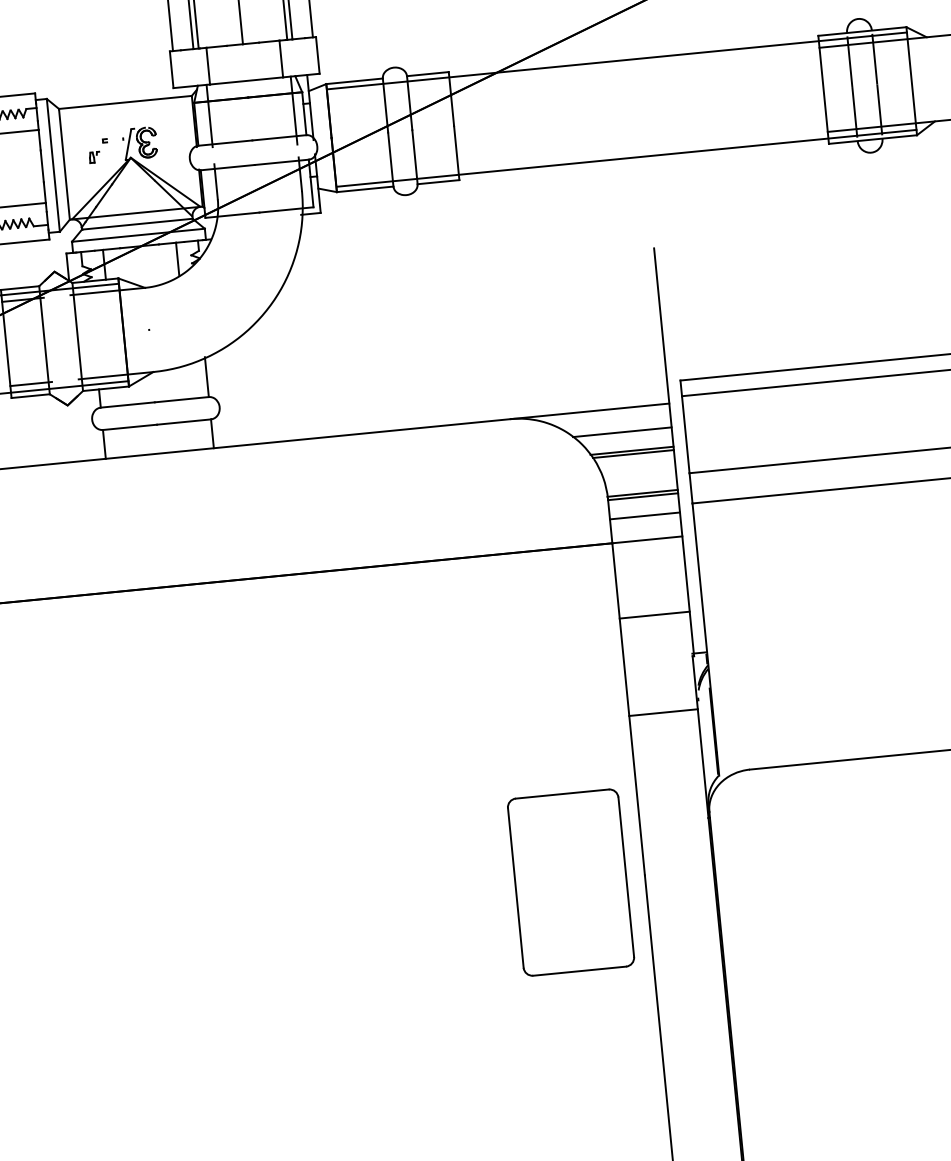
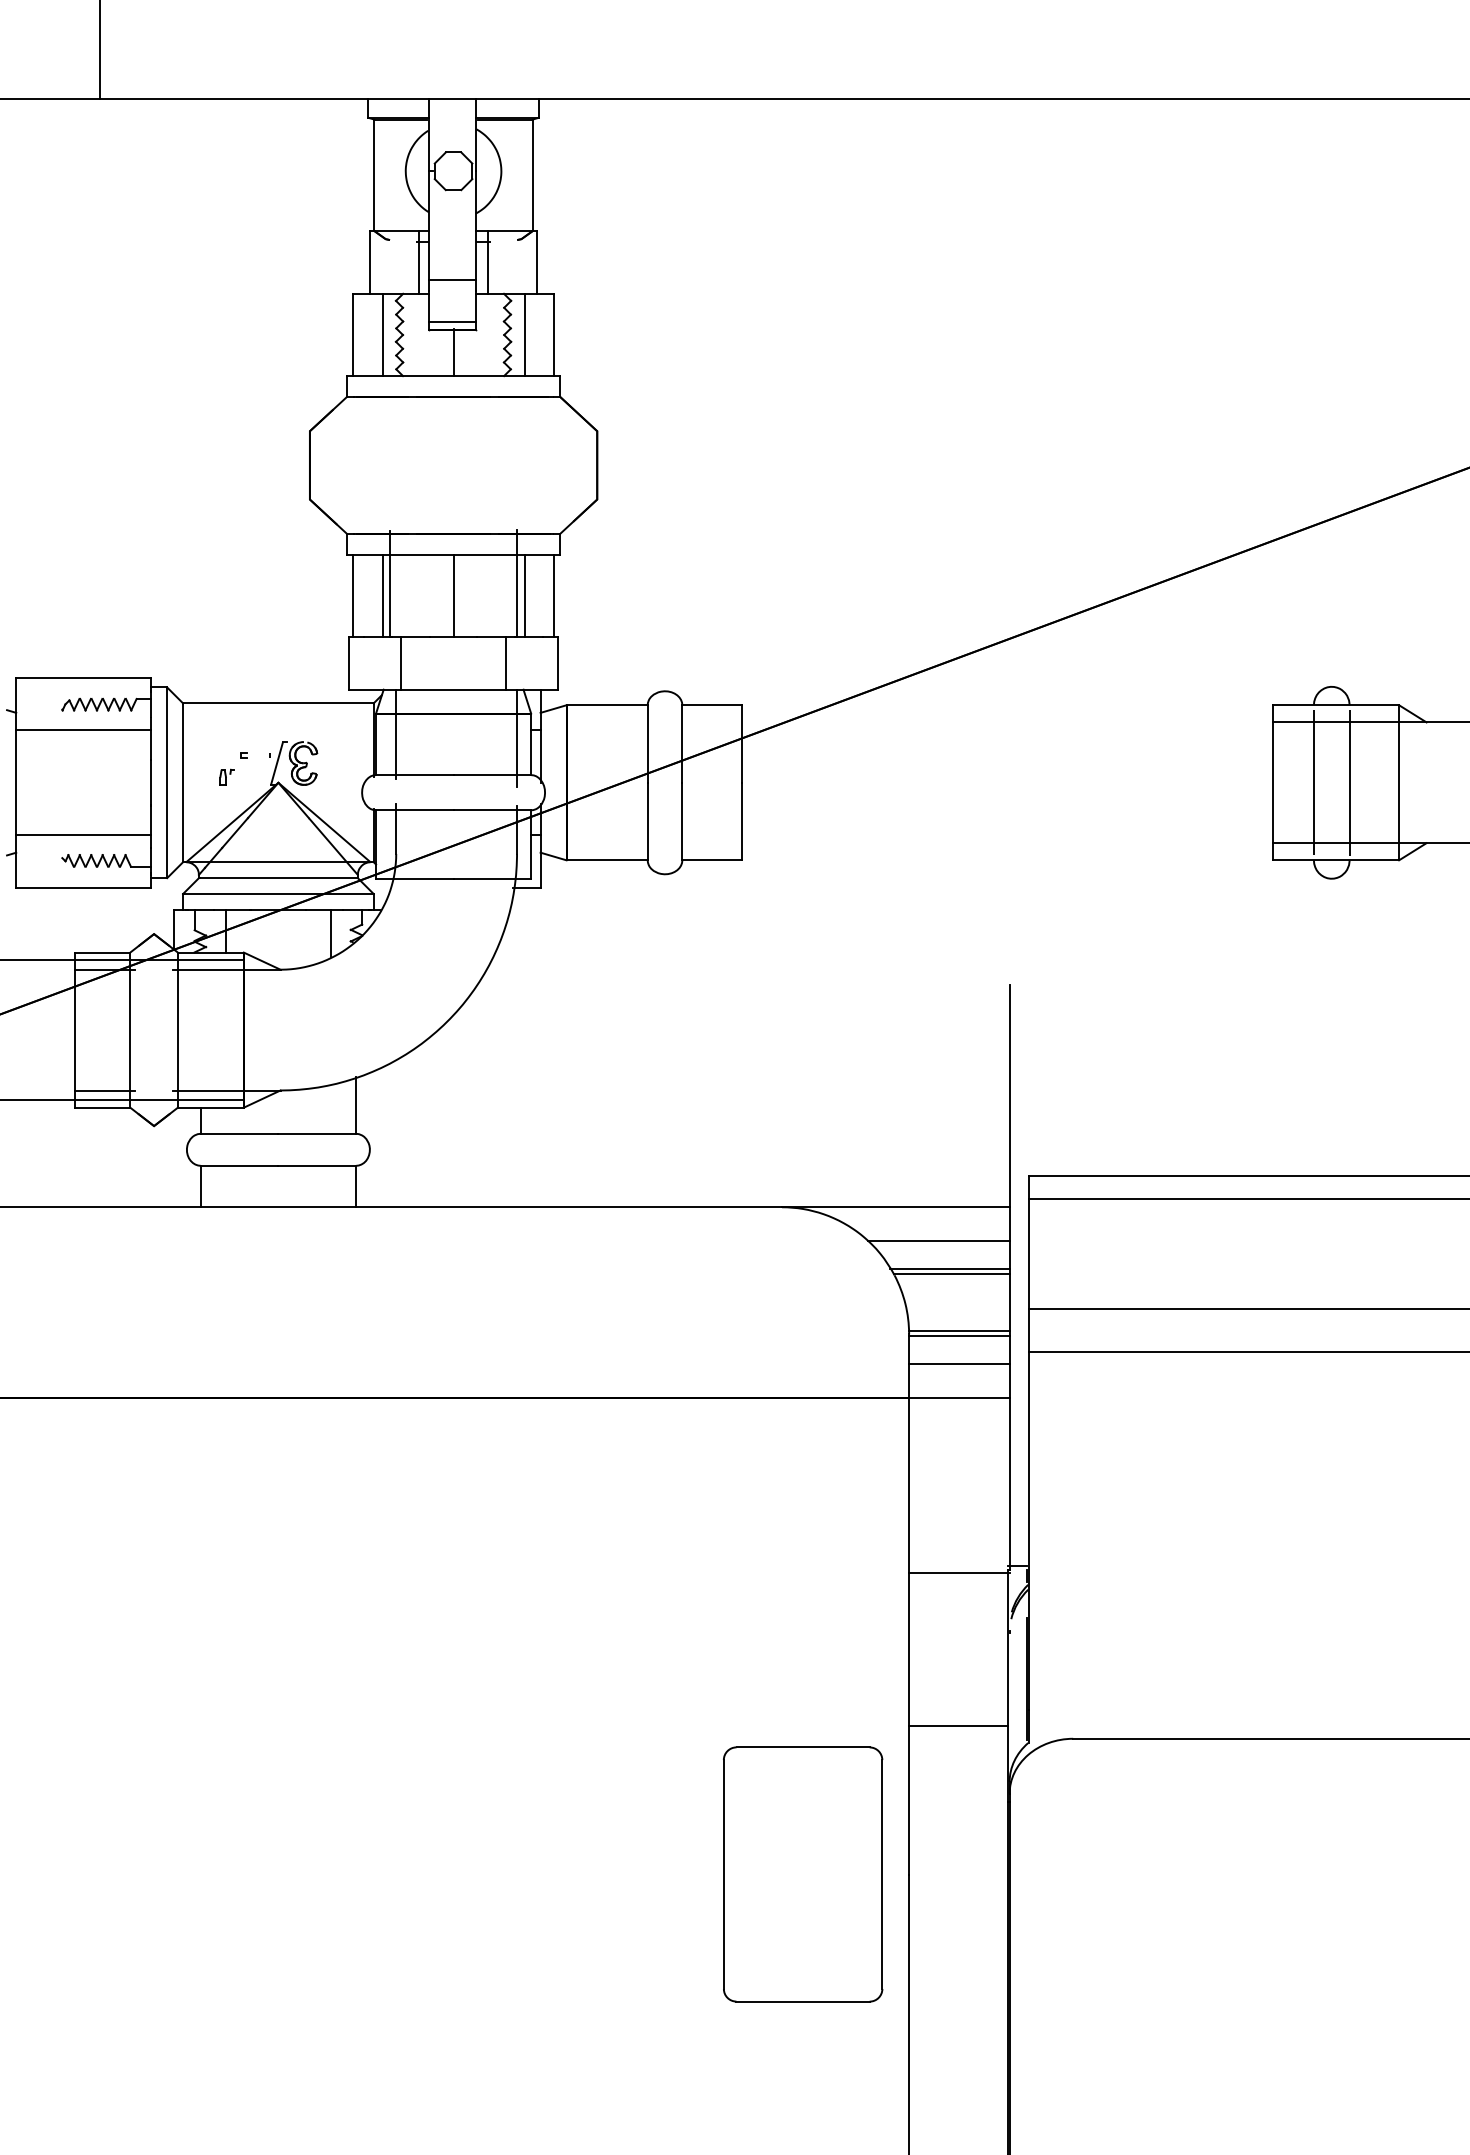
line: (617, 60) -> (983, 712), removed
line: (626, 158) -> (983, 852), removed
line: (654, 614) -> (959, 1572), moved
line: (663, 712) -> (958, 1725), moved

